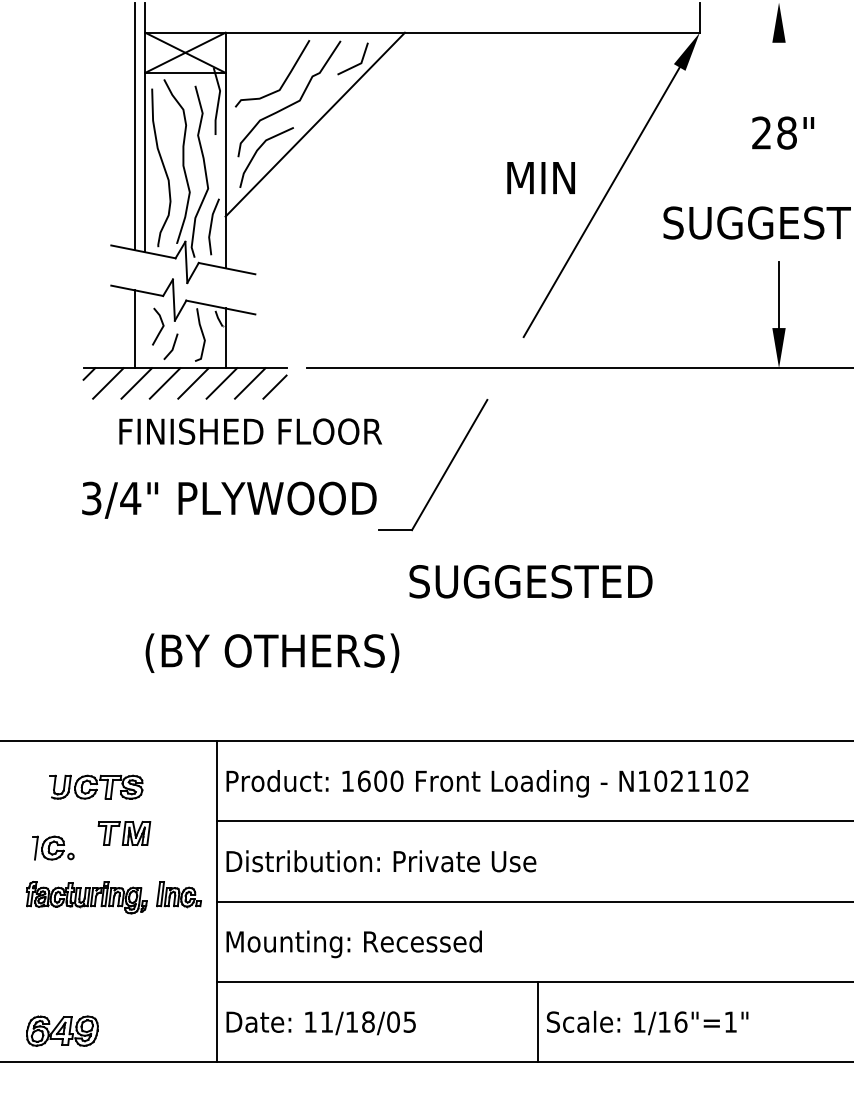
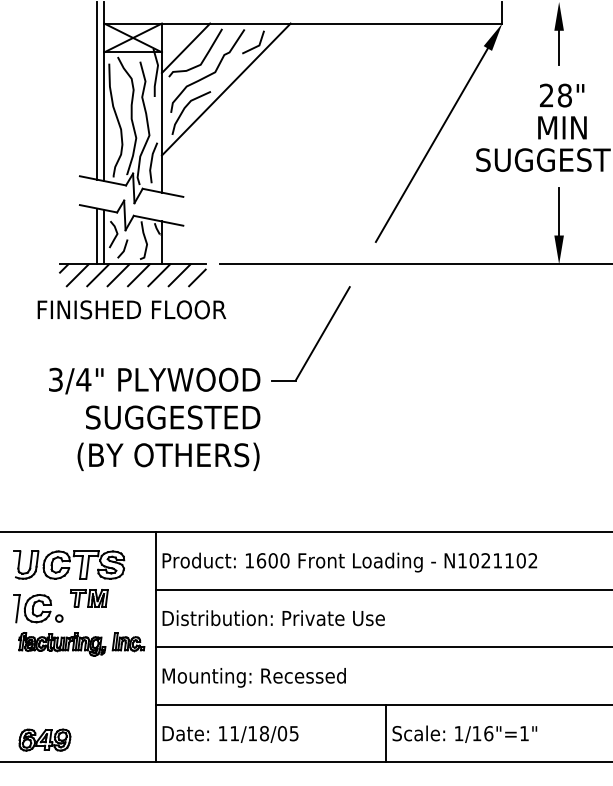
line: (779, 66) -> (559, 47), added
line: (258, 67) -> (185, 48), added
text: (541, 177) -> (562, 127), moved
line: (145, 329) -> (104, 236), added
text: (250, 431) -> (131, 309), moved
text: (229, 499) -> (154, 380), moved
text: (531, 581) -> (173, 417), moved
text: (272, 652) -> (168, 456), moved
part: (96, 786) -> (69, 564), size x1.67
part: (53, 847) -> (38, 608), size x1.67

